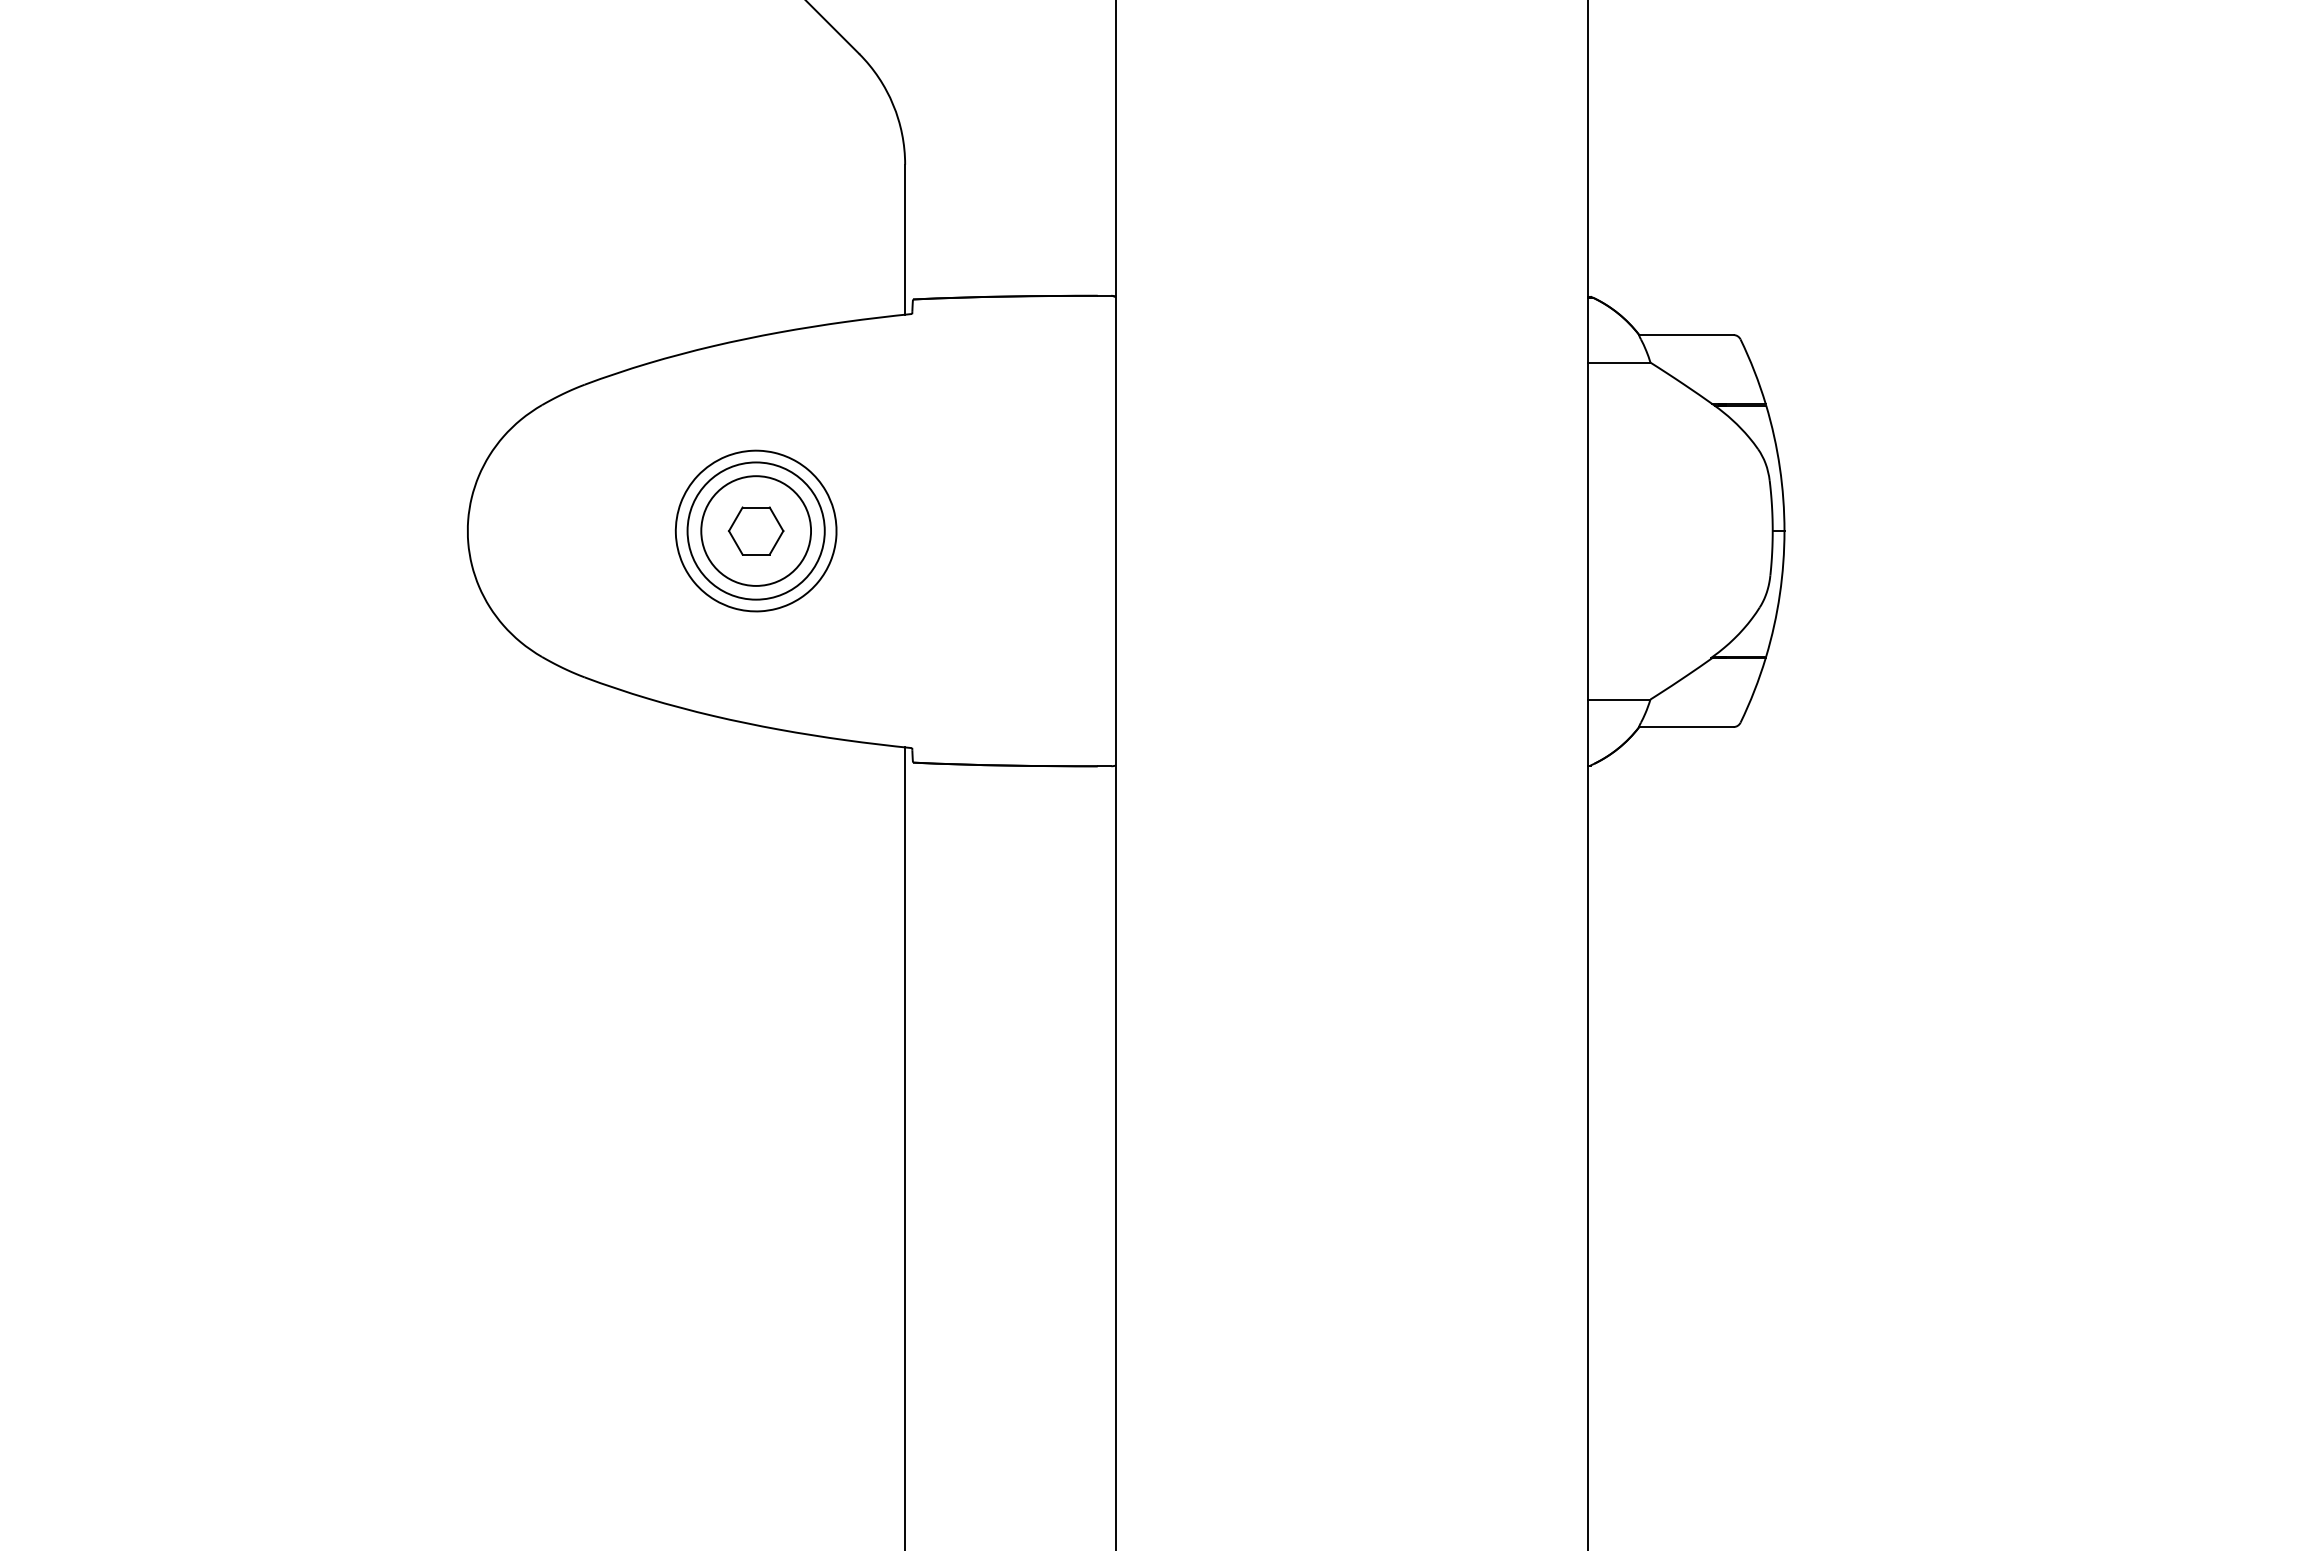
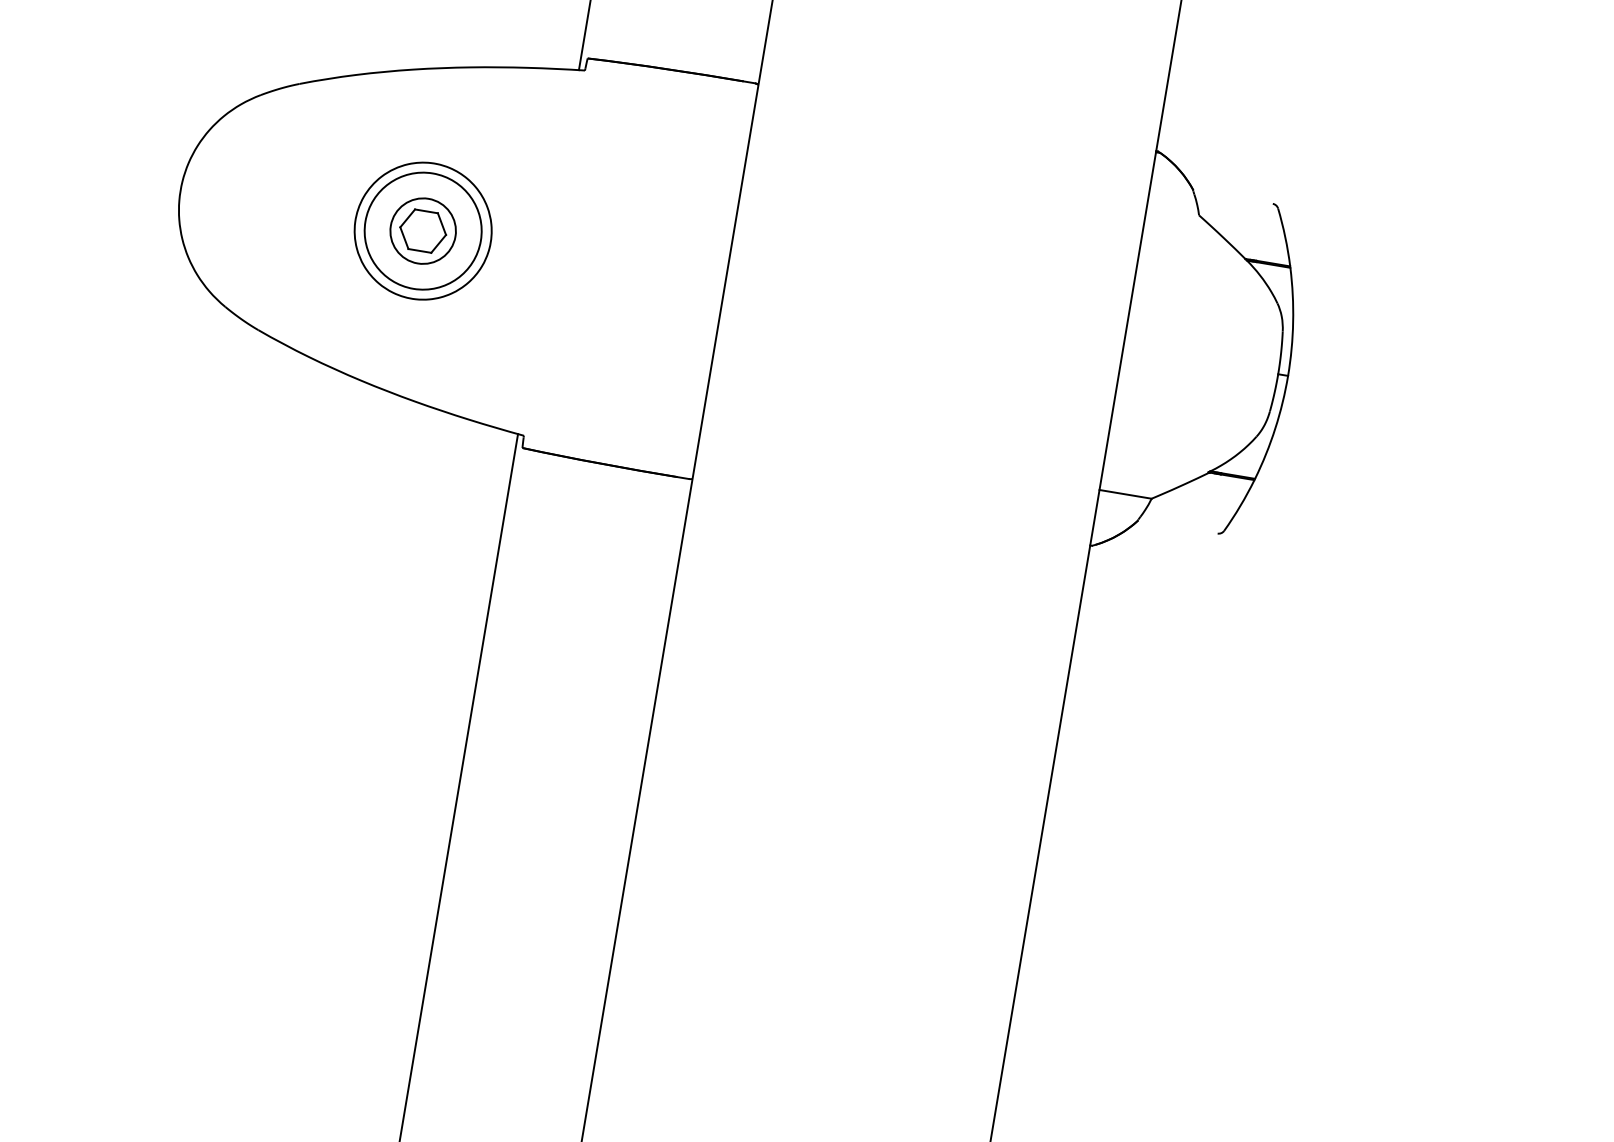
line: (1686, 335) -> (1233, 197), removed
line: (1619, 362) -> (1173, 210), removed
circle: (756, 530) -> (423, 230), size x0.7
line: (1686, 727) -> (1178, 527), removed

